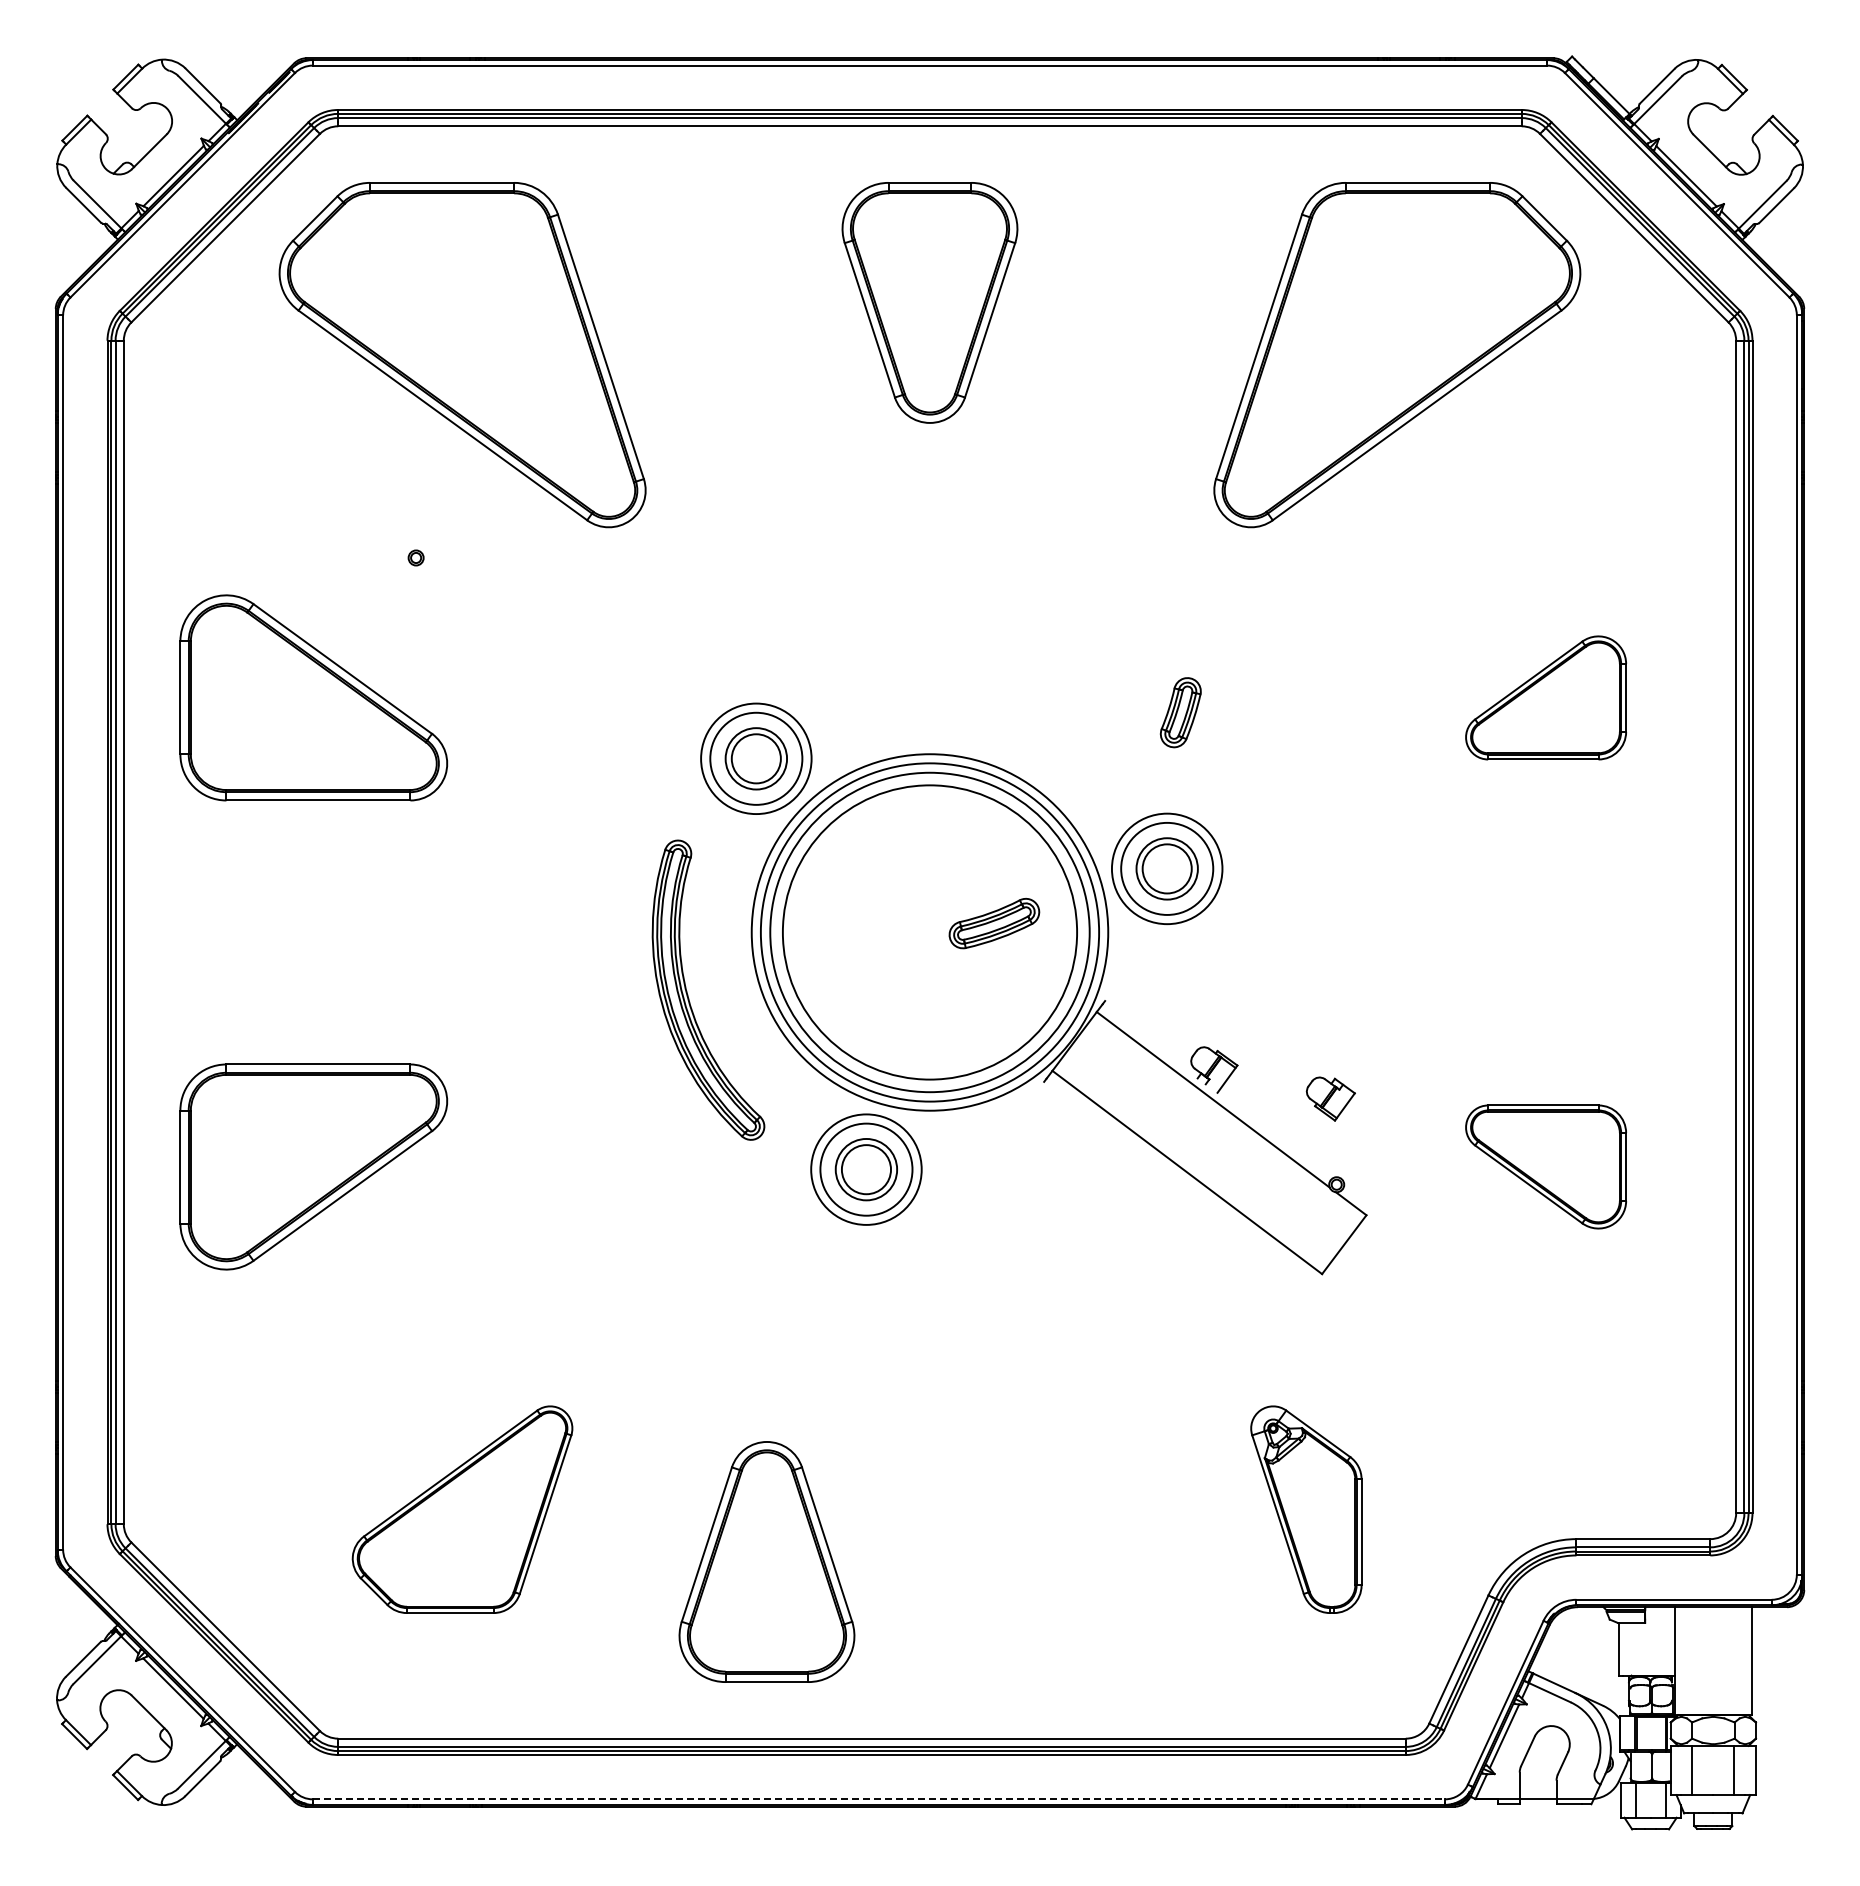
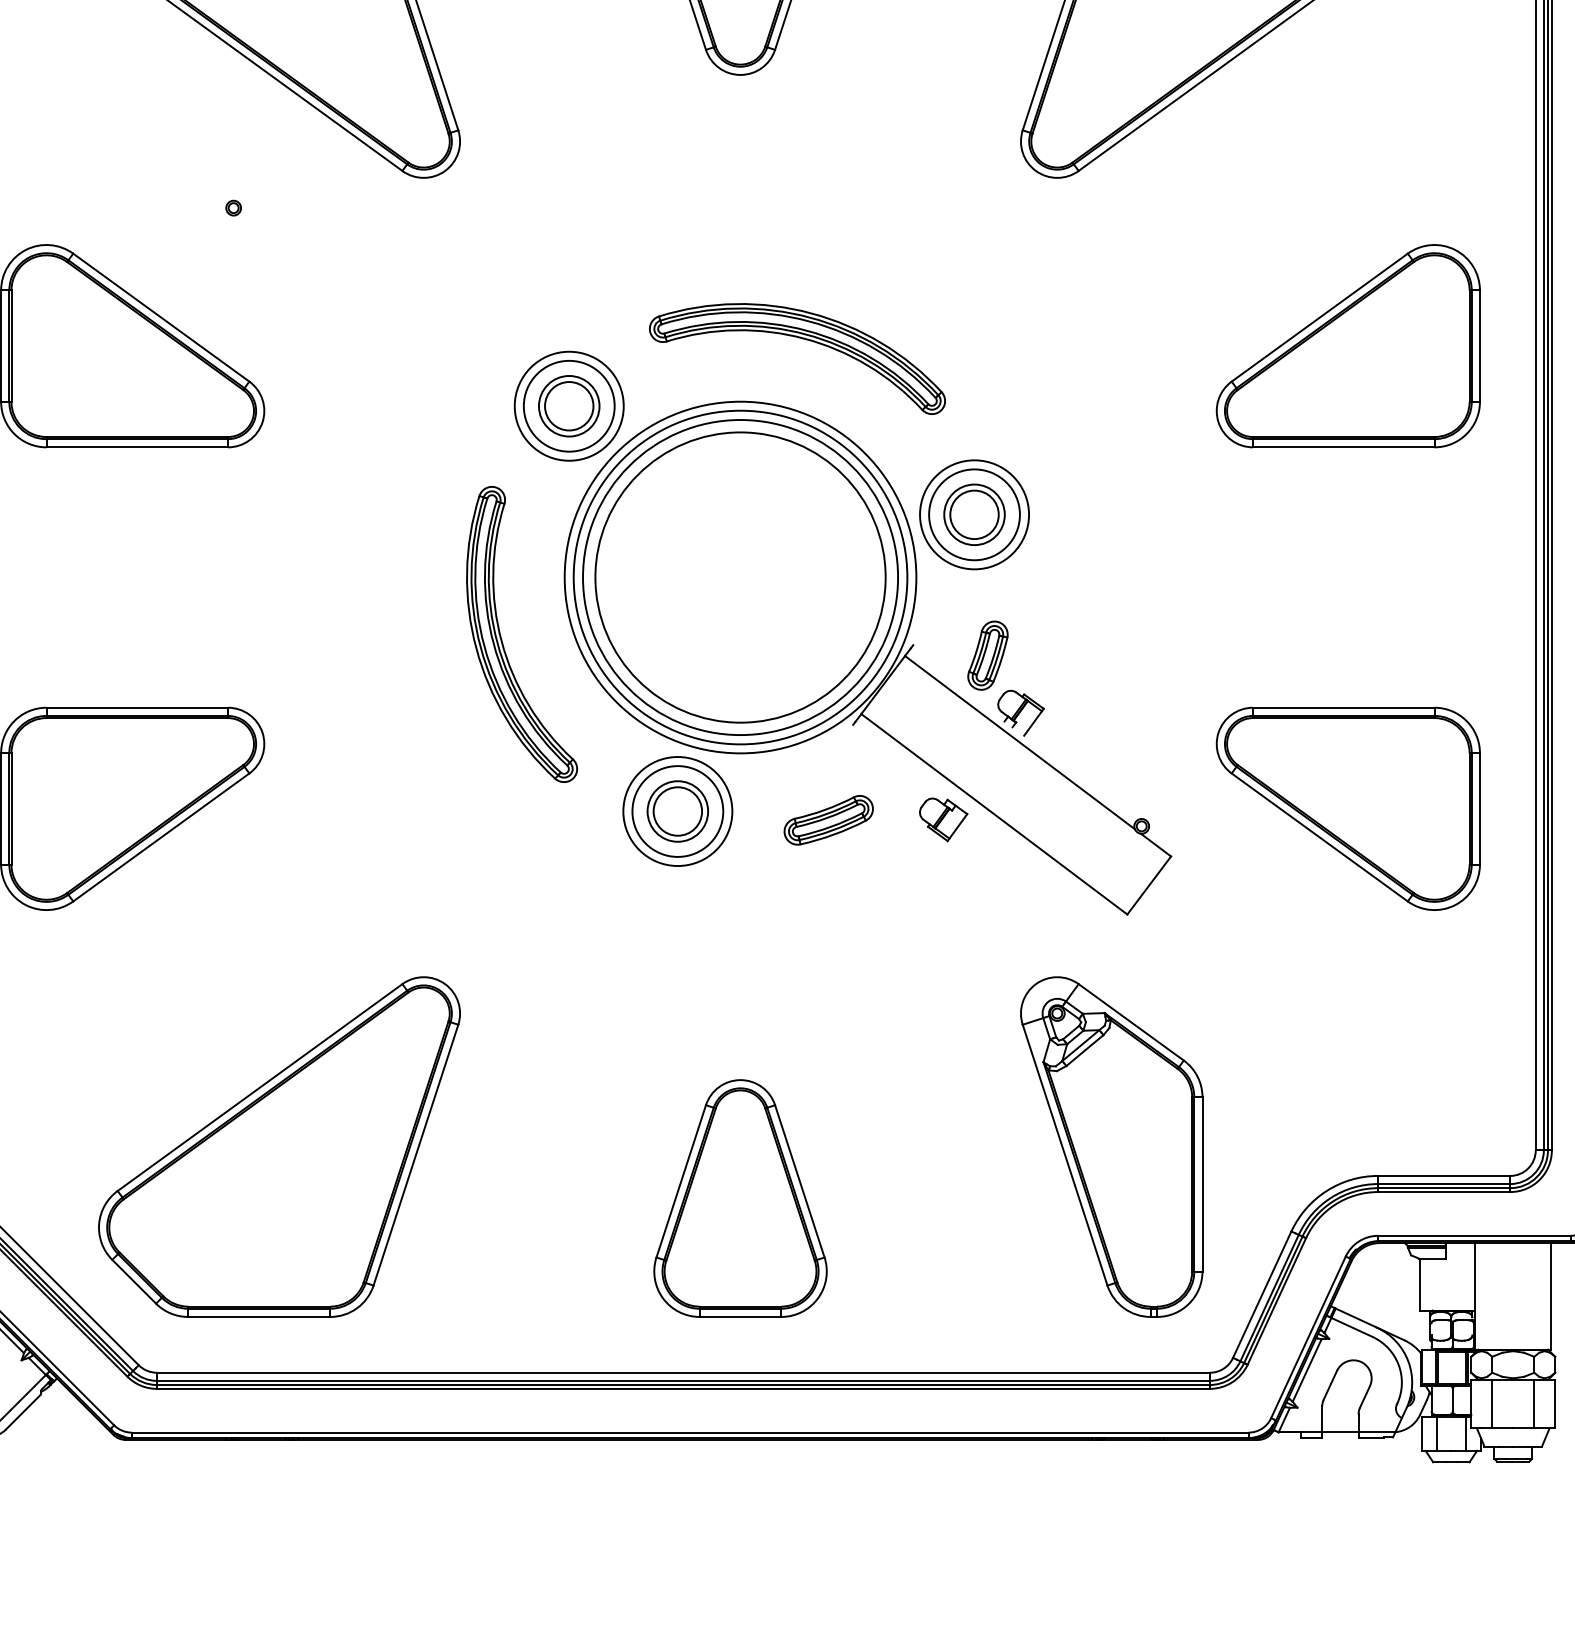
part: (990, 690) -> (800, 338), added
part: (1545, 697) -> (1347, 345), size x1.67
part: (1180, 712) -> (987, 655), moved
part: (994, 923) -> (828, 820), moved
part: (1330, 1098) -> (943, 819), moved
part: (1545, 1166) -> (1347, 808), size x1.67
part: (462, 1509) -> (279, 1146), size x1.67
part: (1306, 1509) -> (1111, 1146), size x1.67
part: (766, 1561) -> (740, 1198), moved
line: (879, 1799) -> (690, 1432), dashed -> solid

